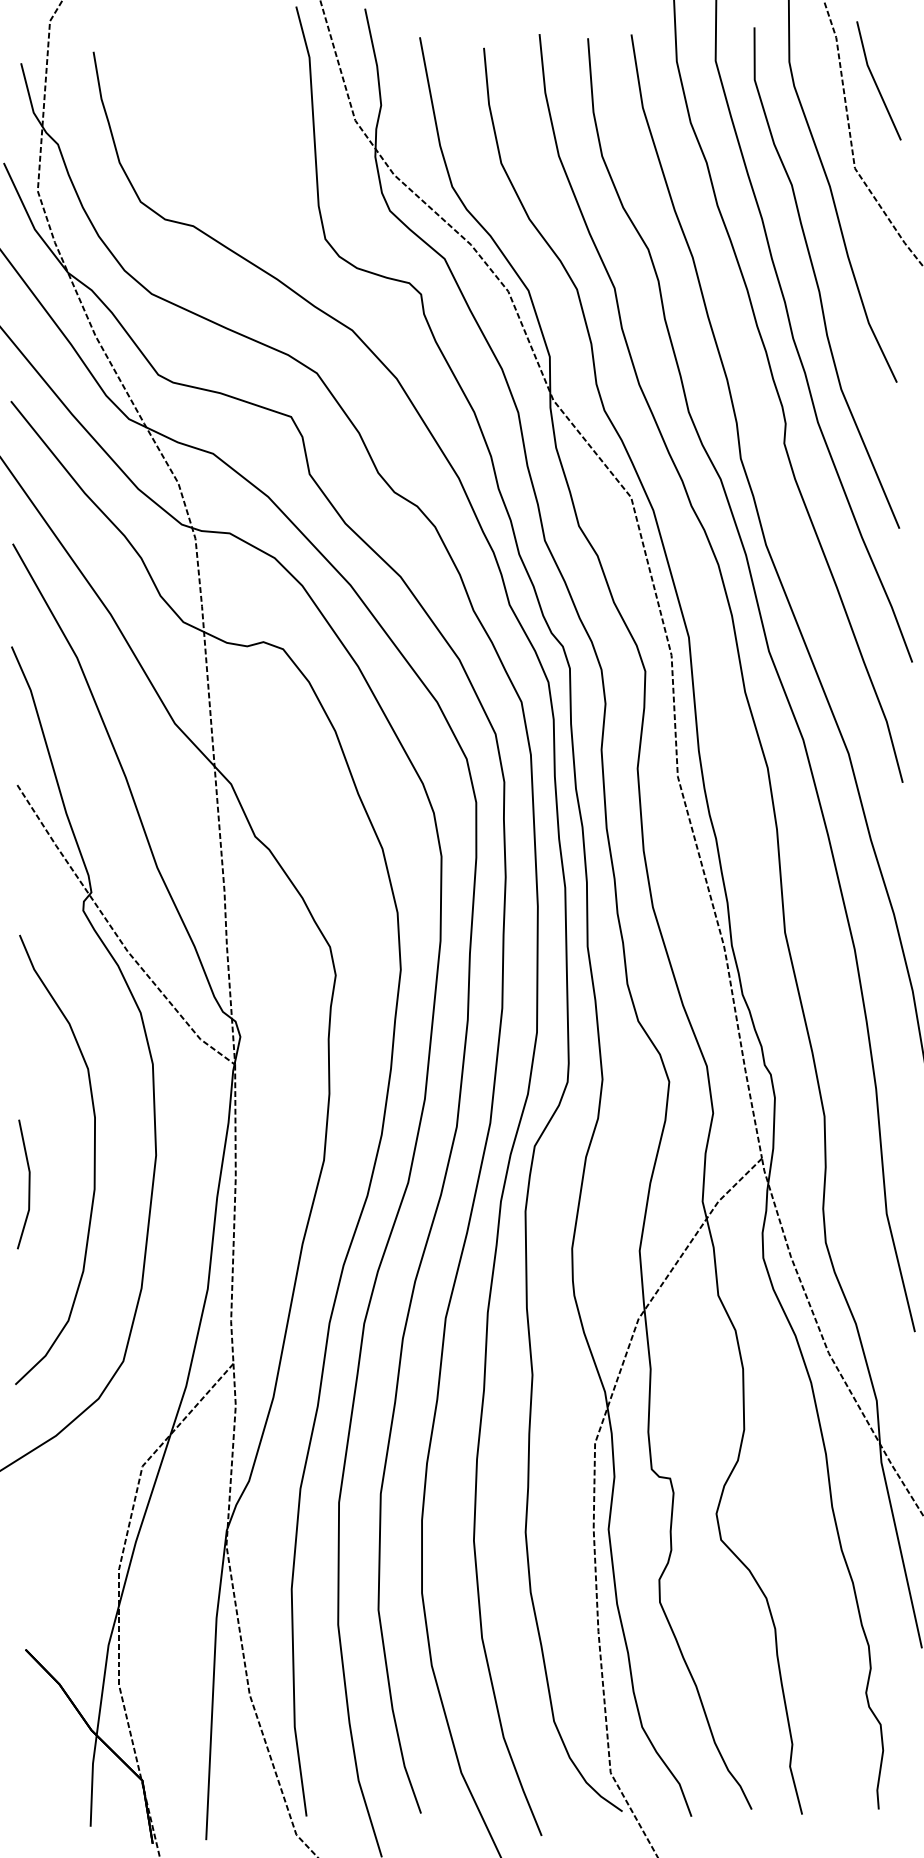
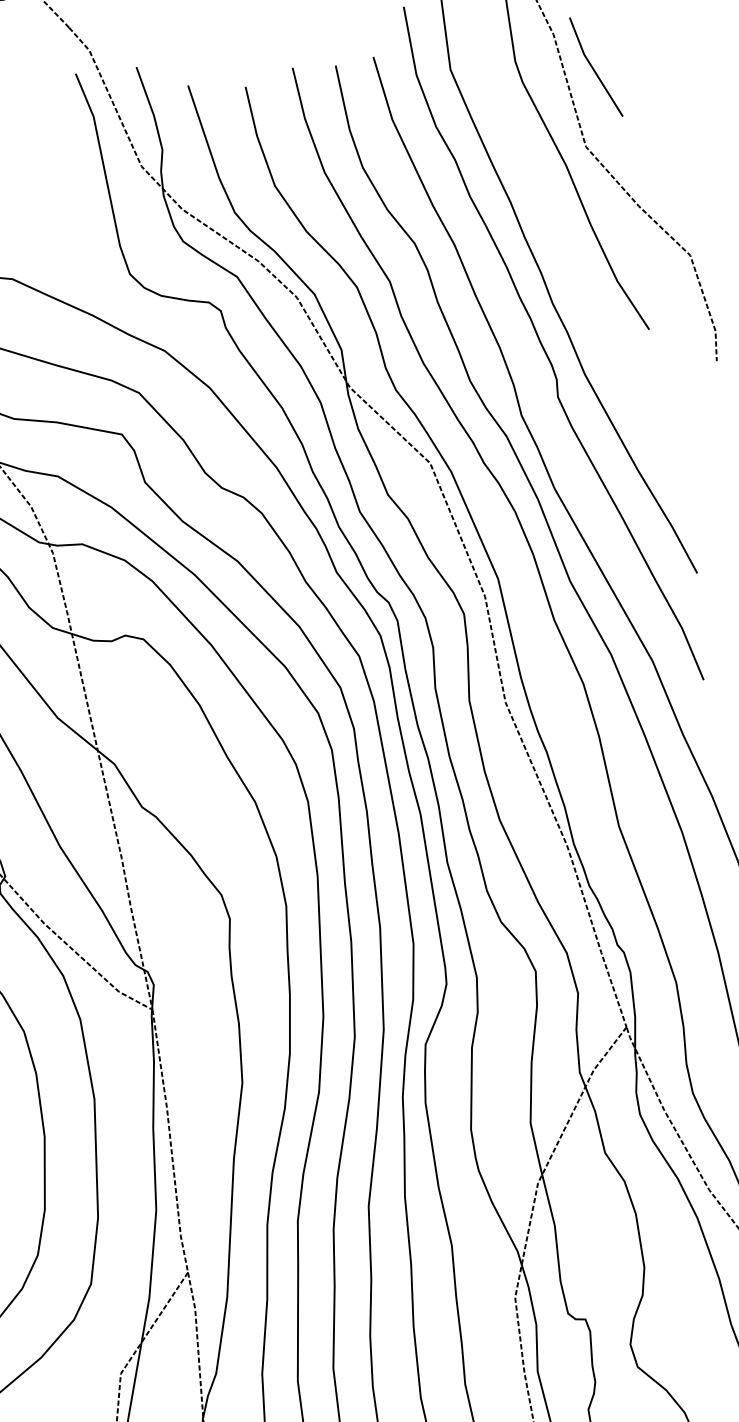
curve: (817, 280) -> (566, 249), removed

